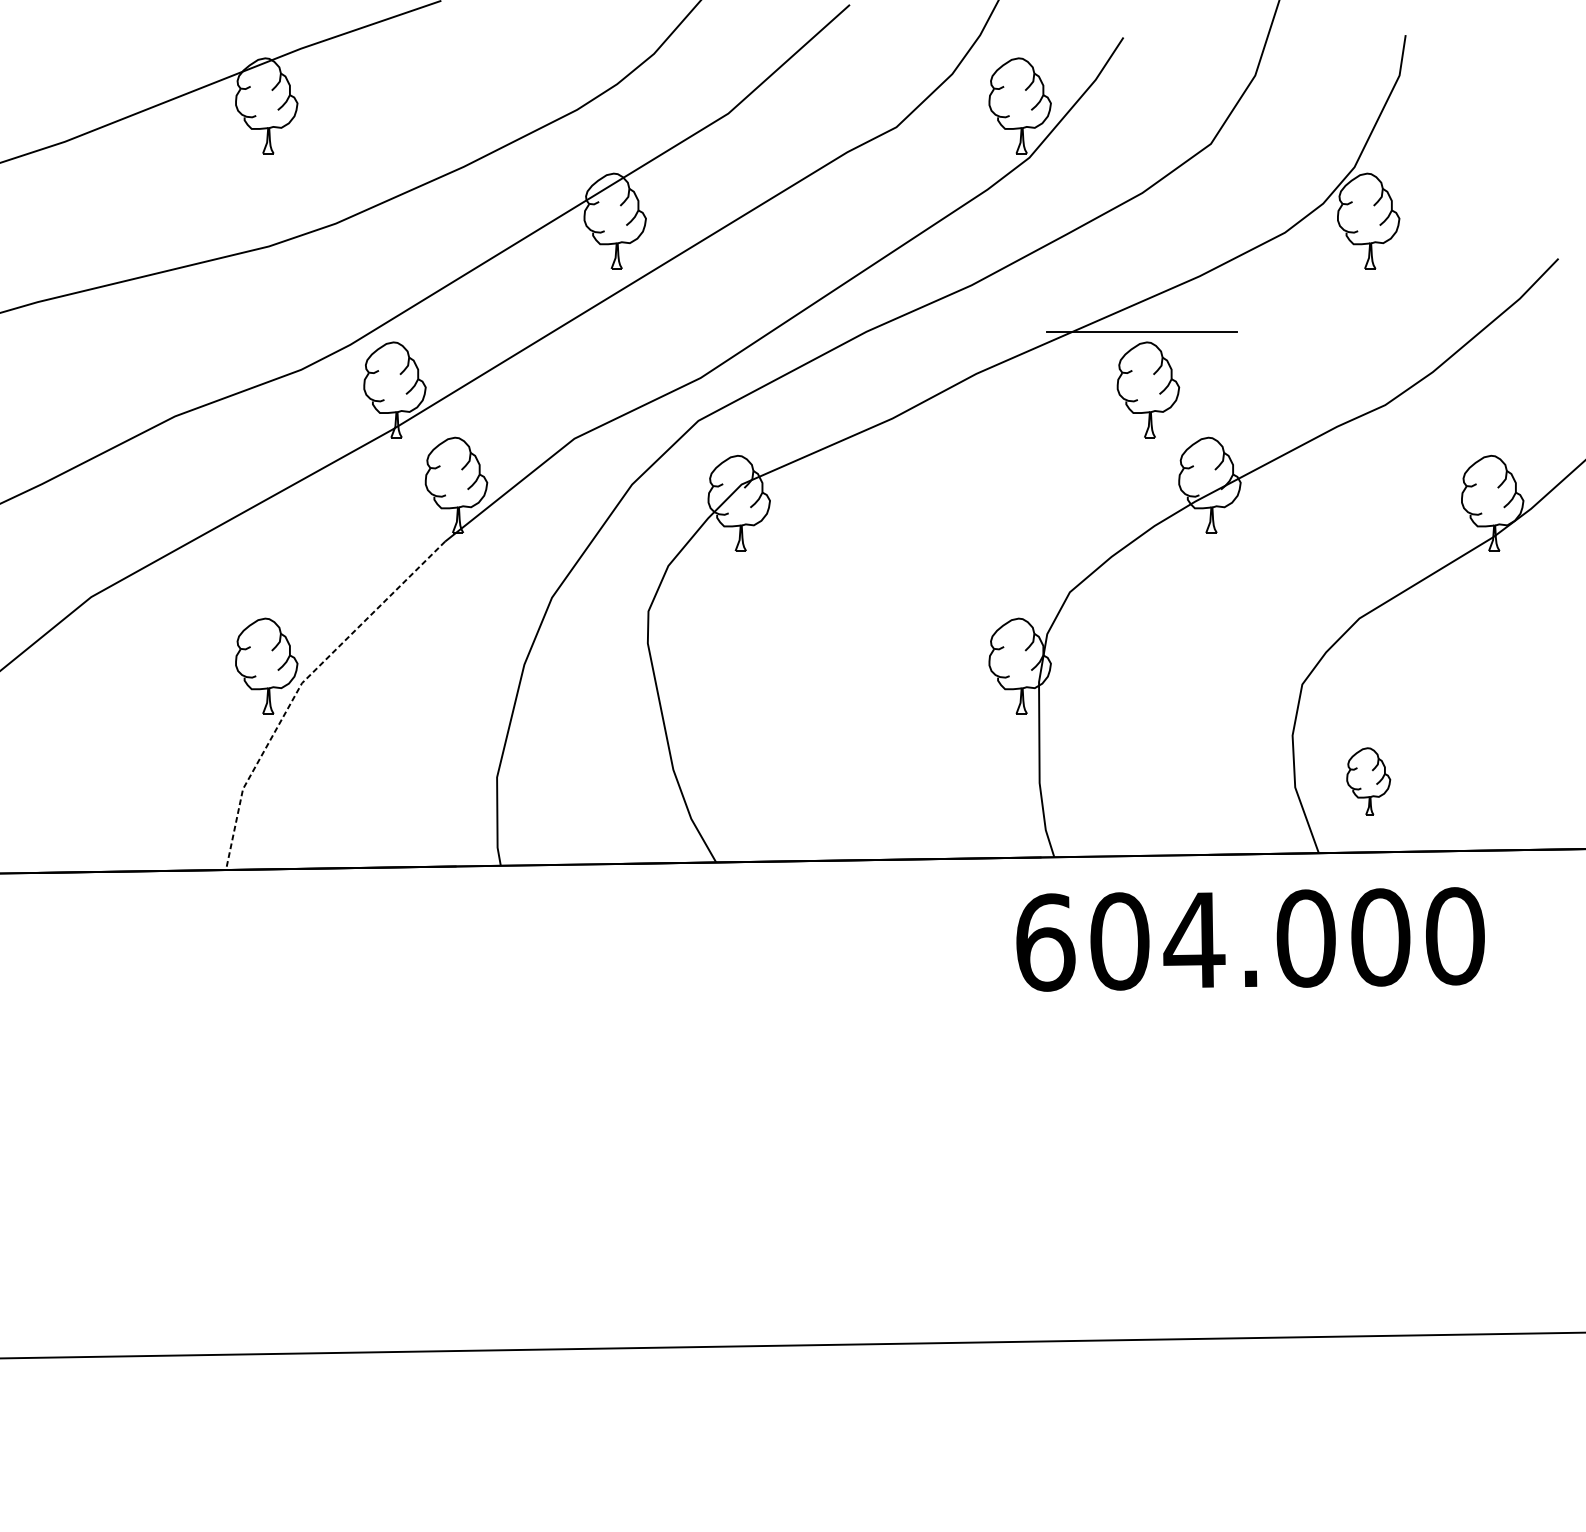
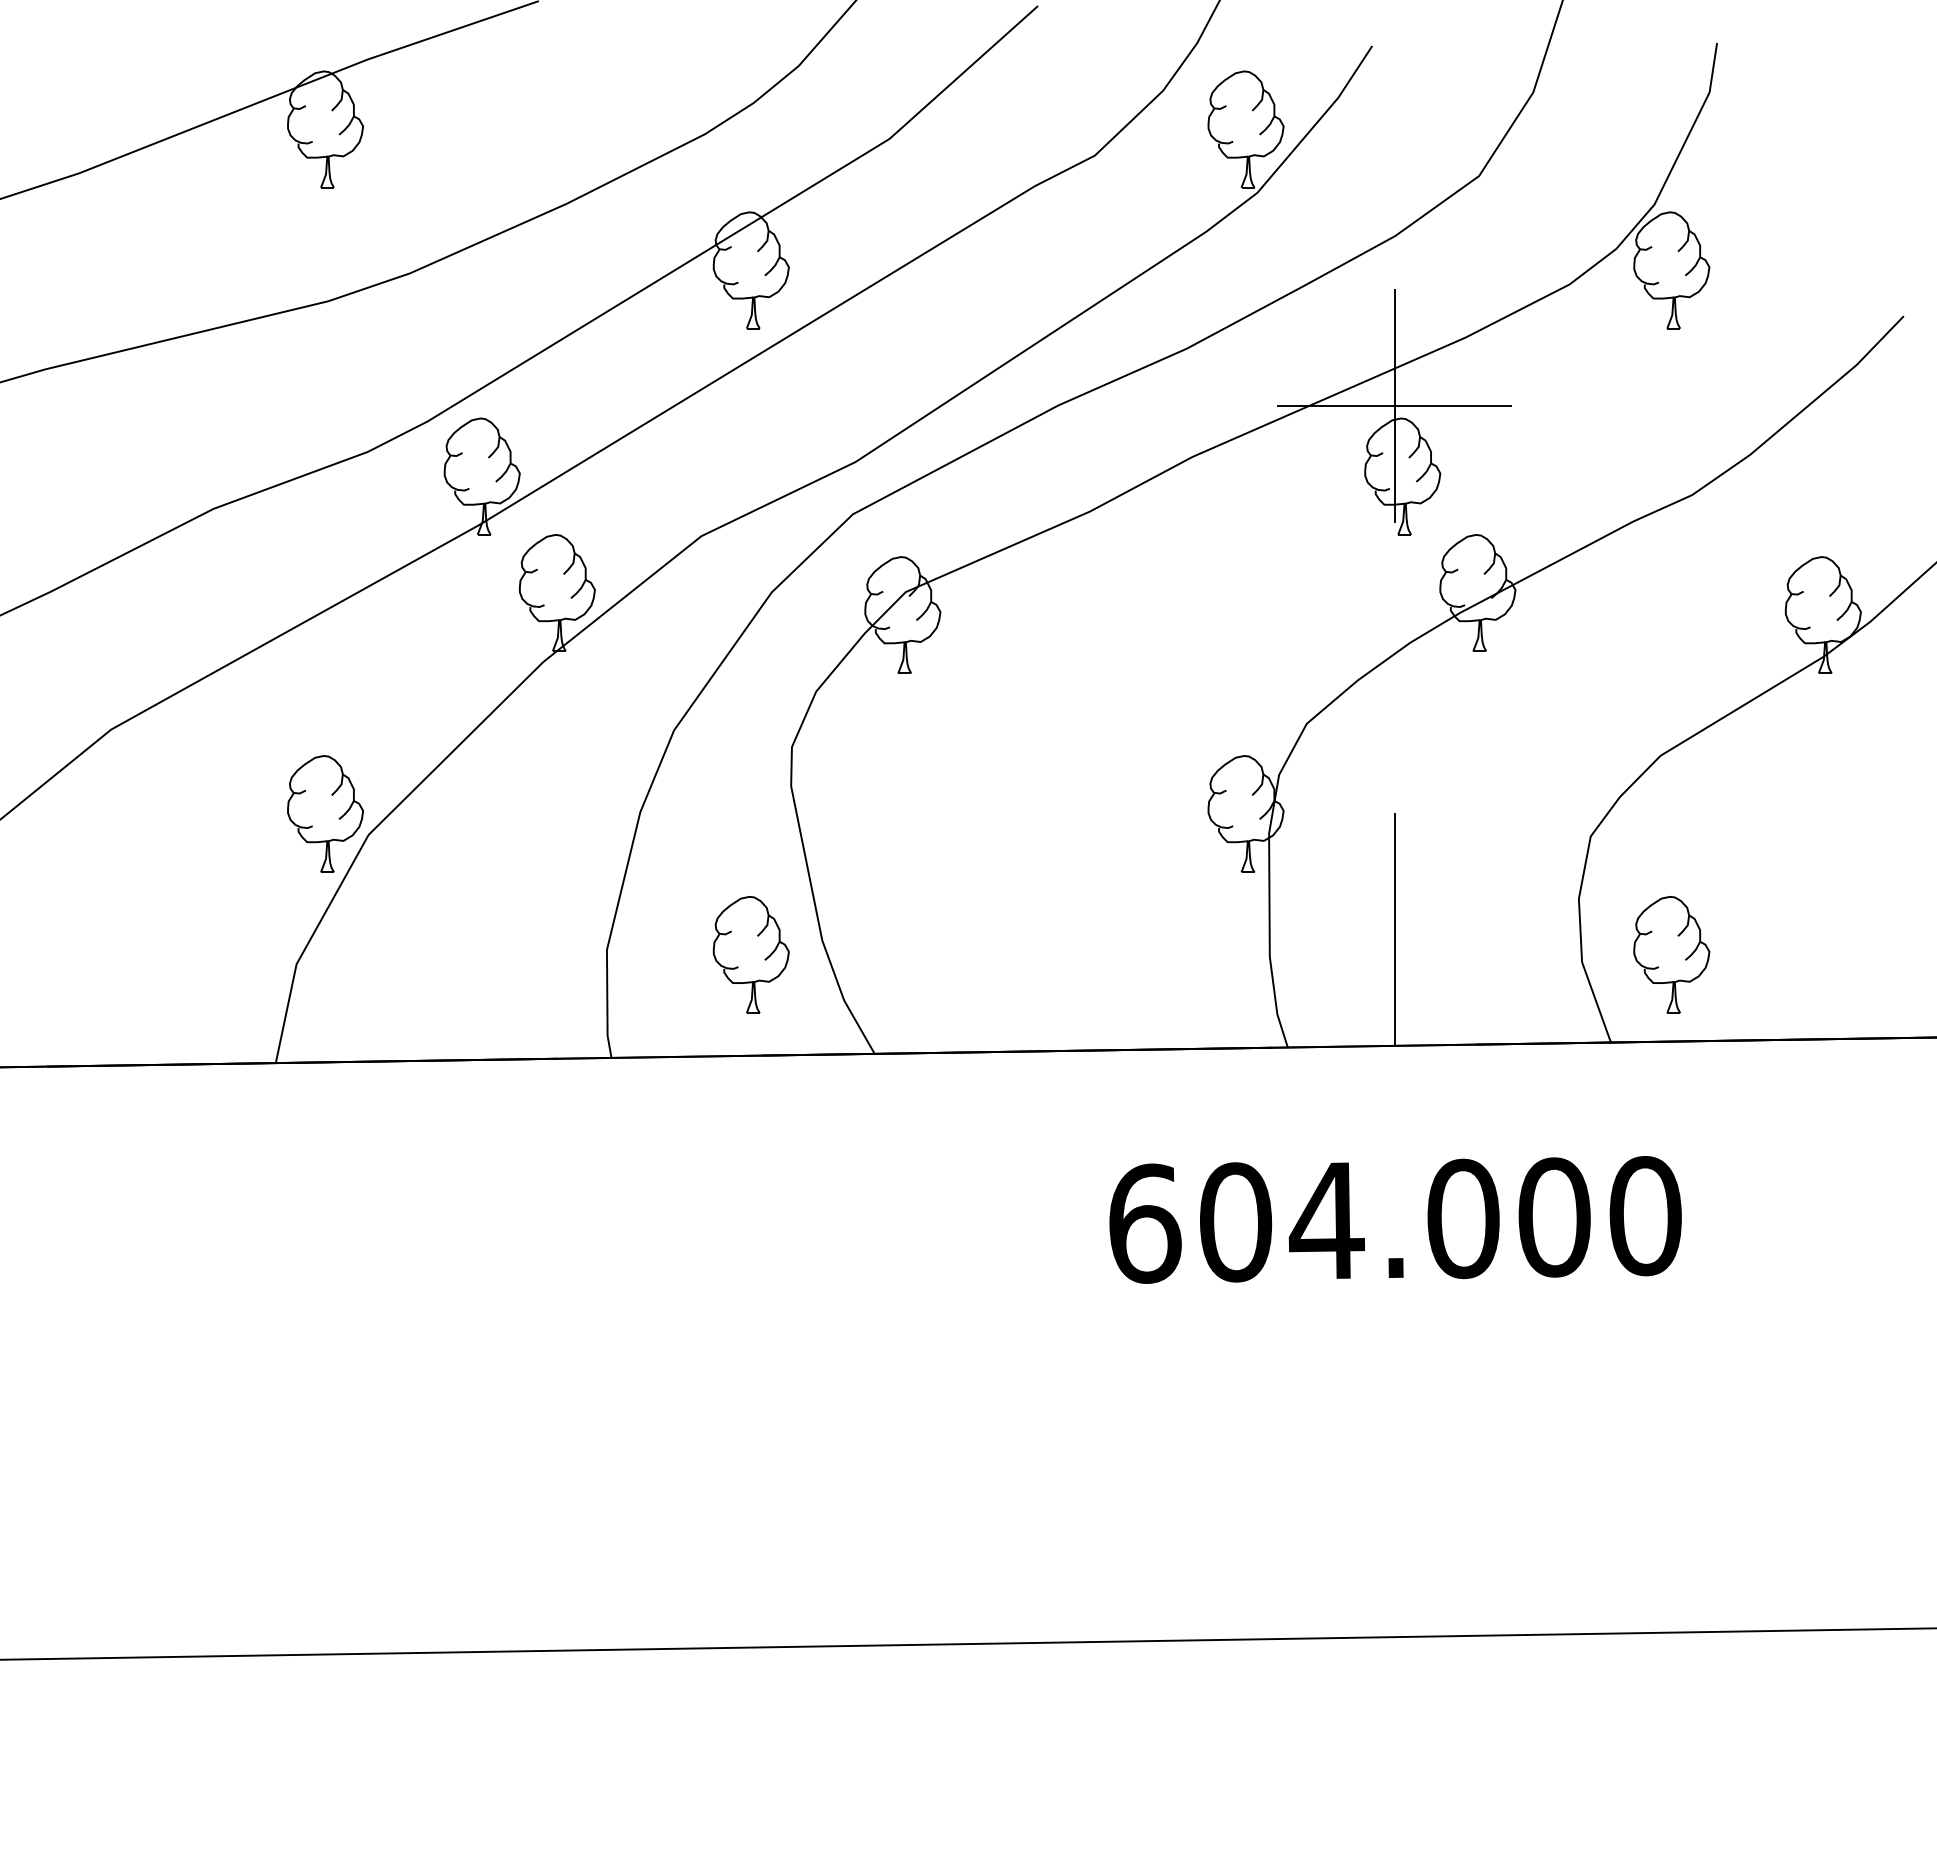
line: (1141, 332) -> (1394, 406), added
line: (301, 684) -> (367, 836), dashed -> solid
line: (1141, 760) -> (1394, 929), added
part: (614, 781) -> (750, 954), added
part: (1368, 781) -> (1671, 954), size x1.43
text: (1250, 939) -> (1395, 1219), moved

